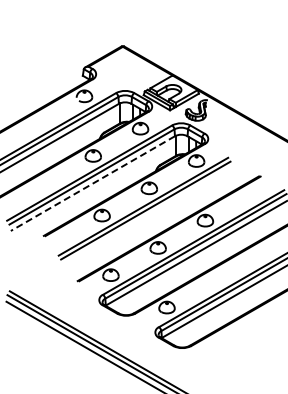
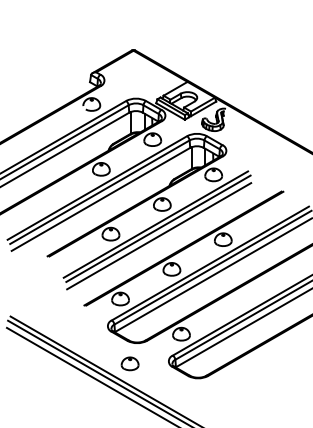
line: (92, 183) -> (100, 199), dashed -> solid
line: (146, 217) -> (159, 236), added
part: (119, 334) -> (129, 363), added

